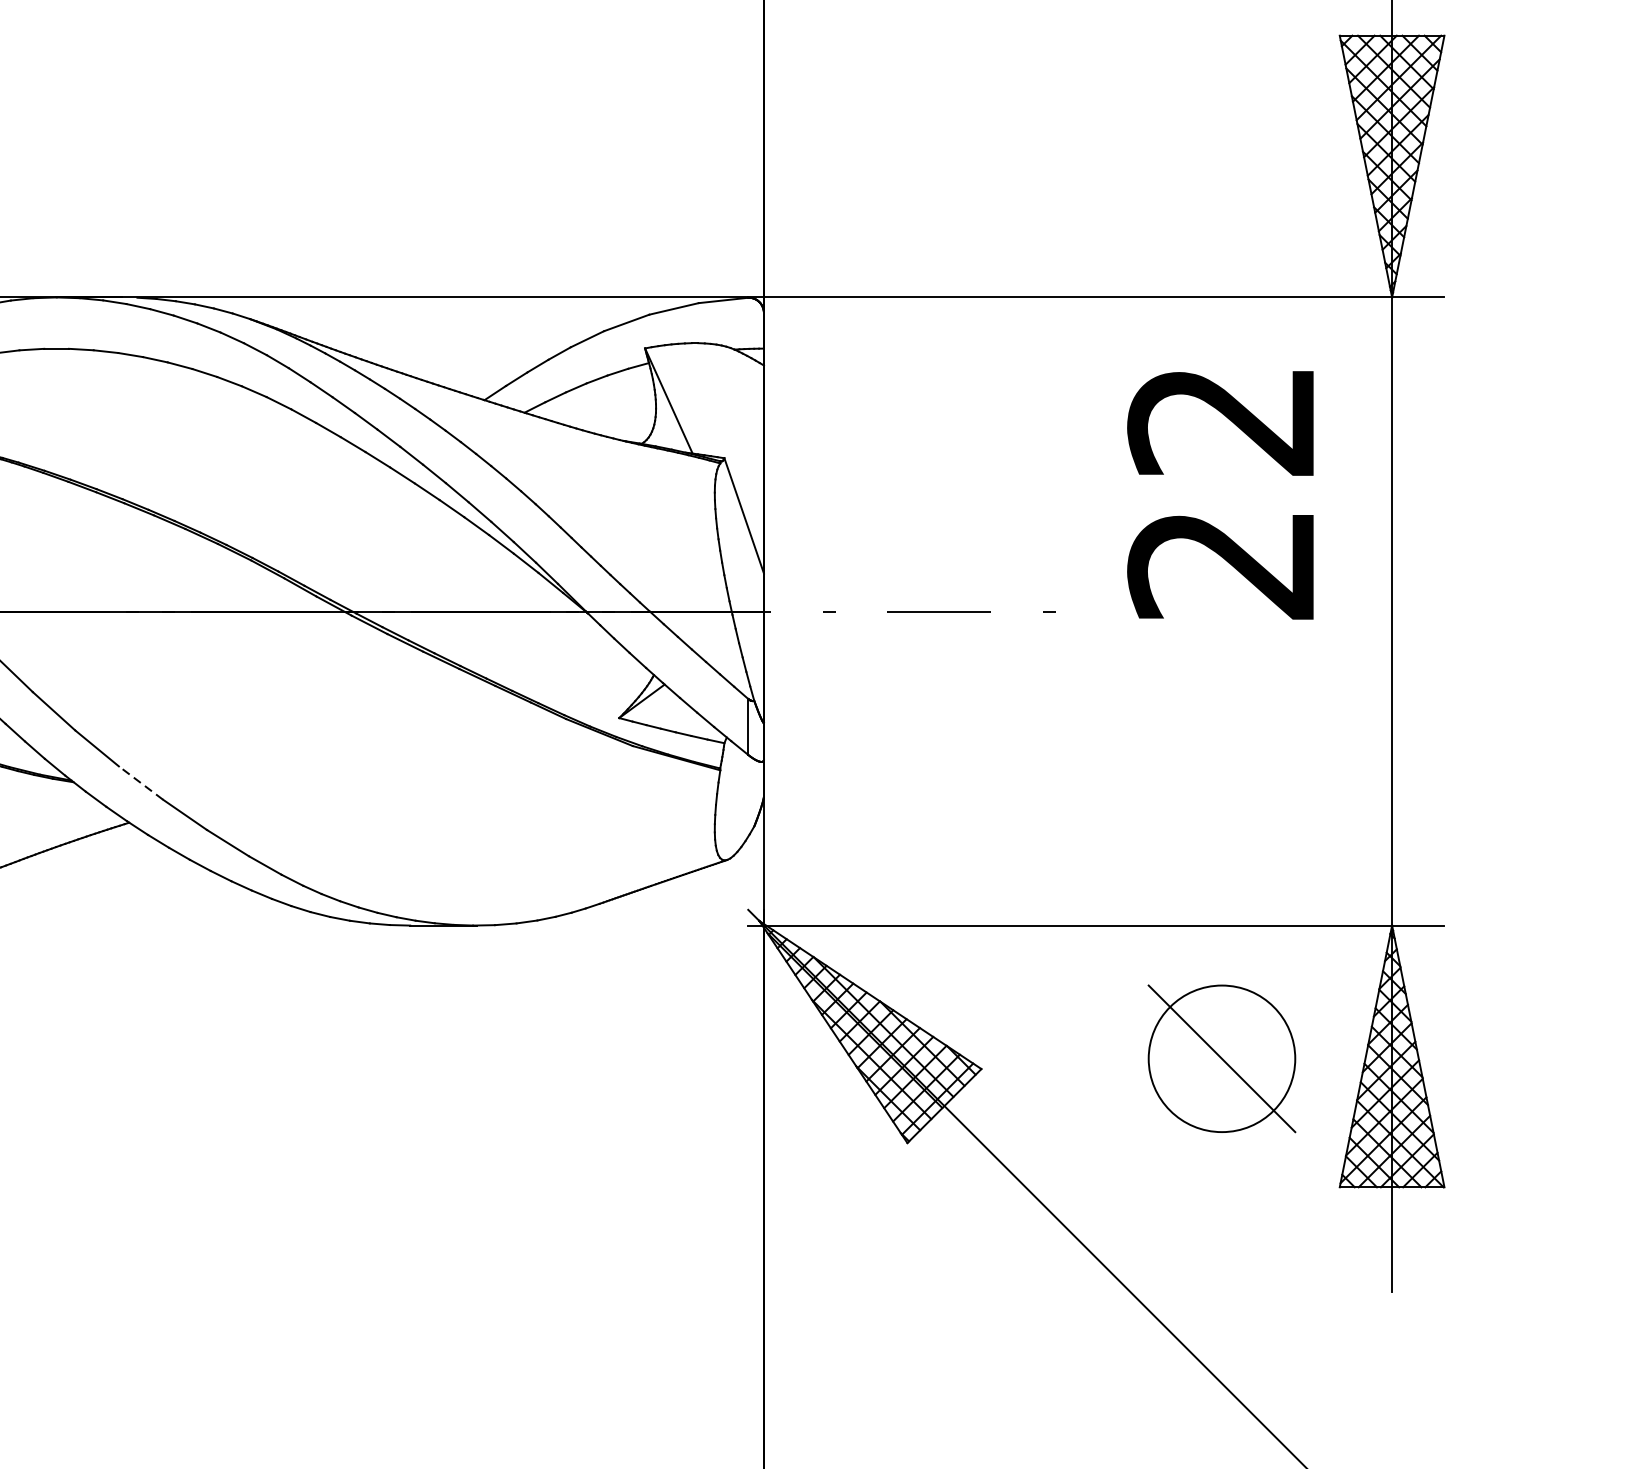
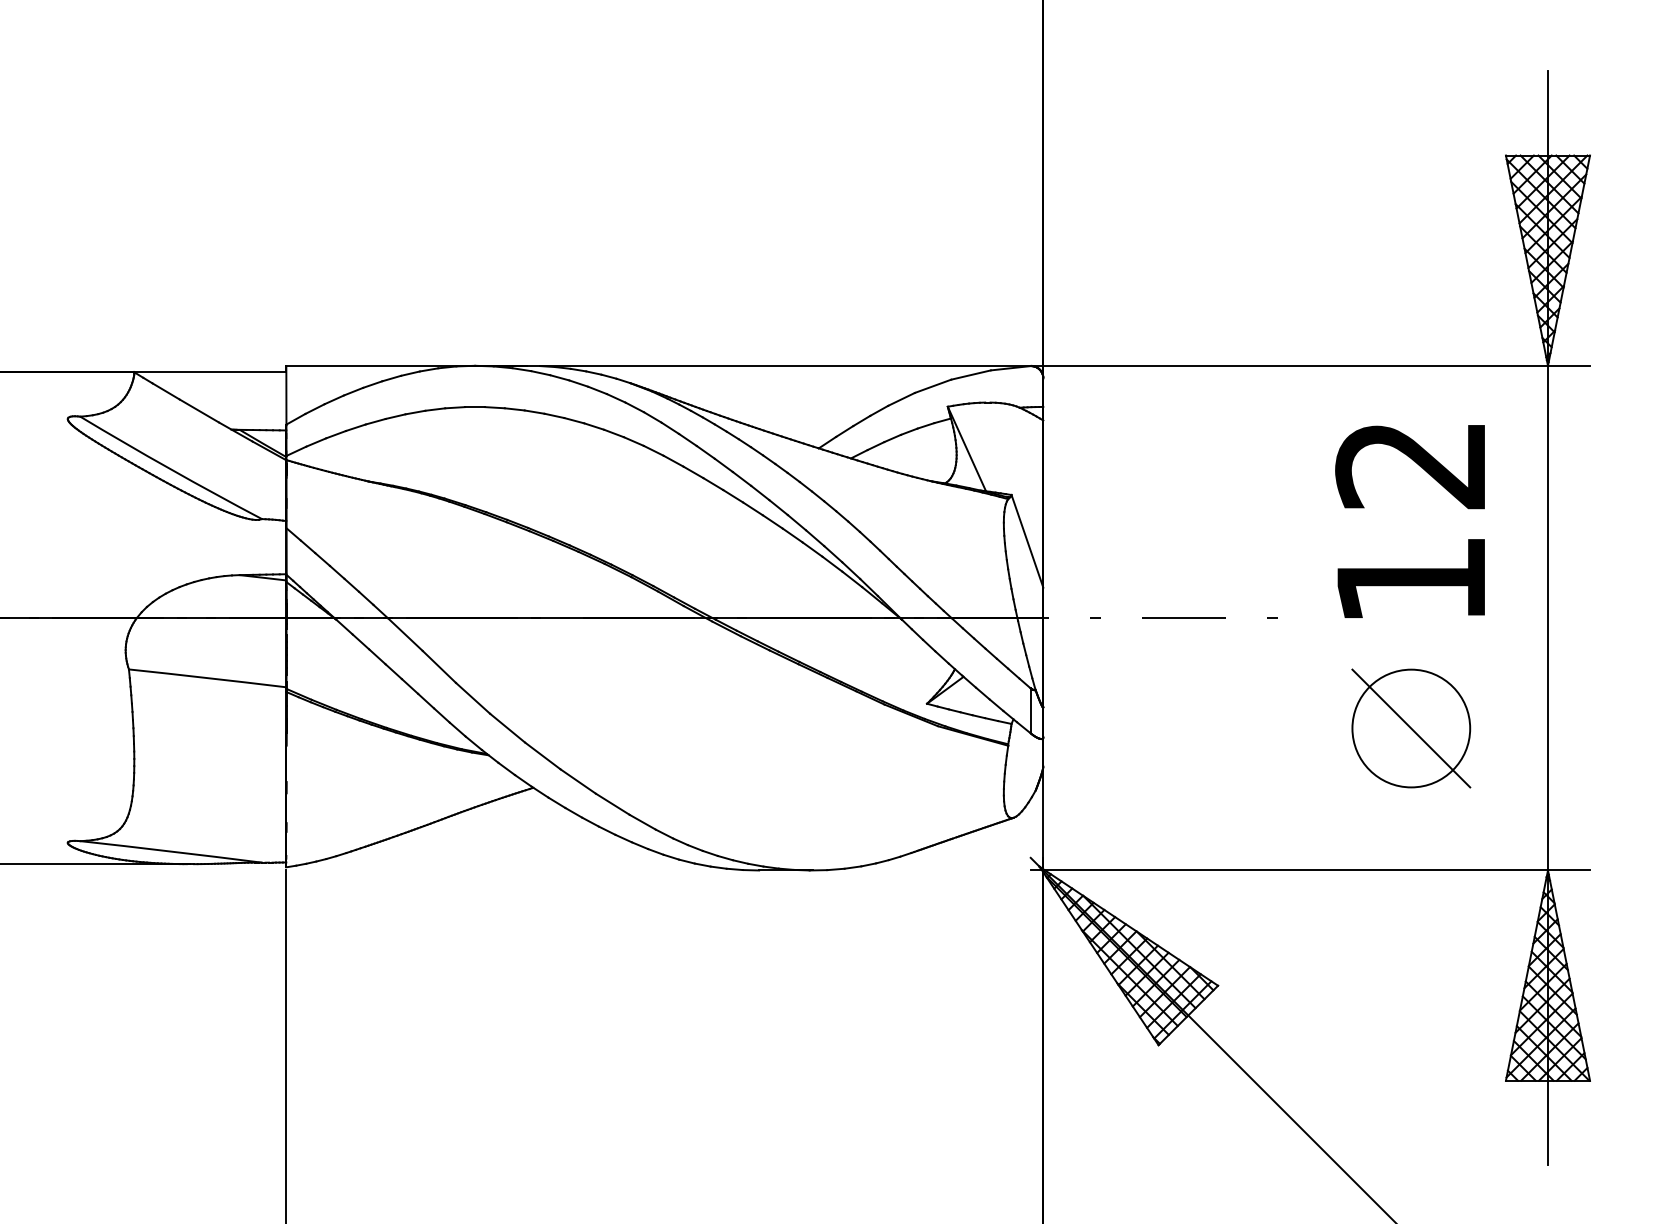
text: (1219, 565) -> (1409, 581), 22 -> 12
line: (140, 782) -> (542, 755), dashed -> solid
part: (1222, 1058) -> (1411, 728), moved

